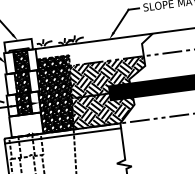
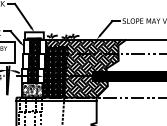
hatch: (94, 51) -> (85, 46), added
hatch: (26, 125) -> (32, 90), added

